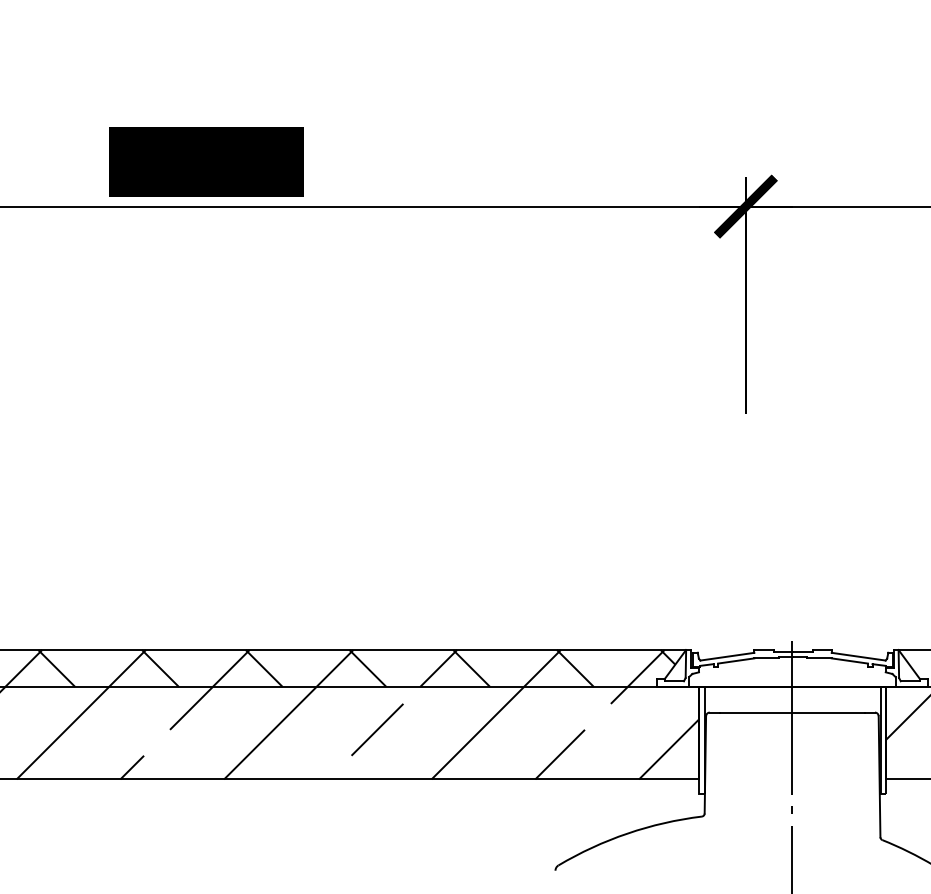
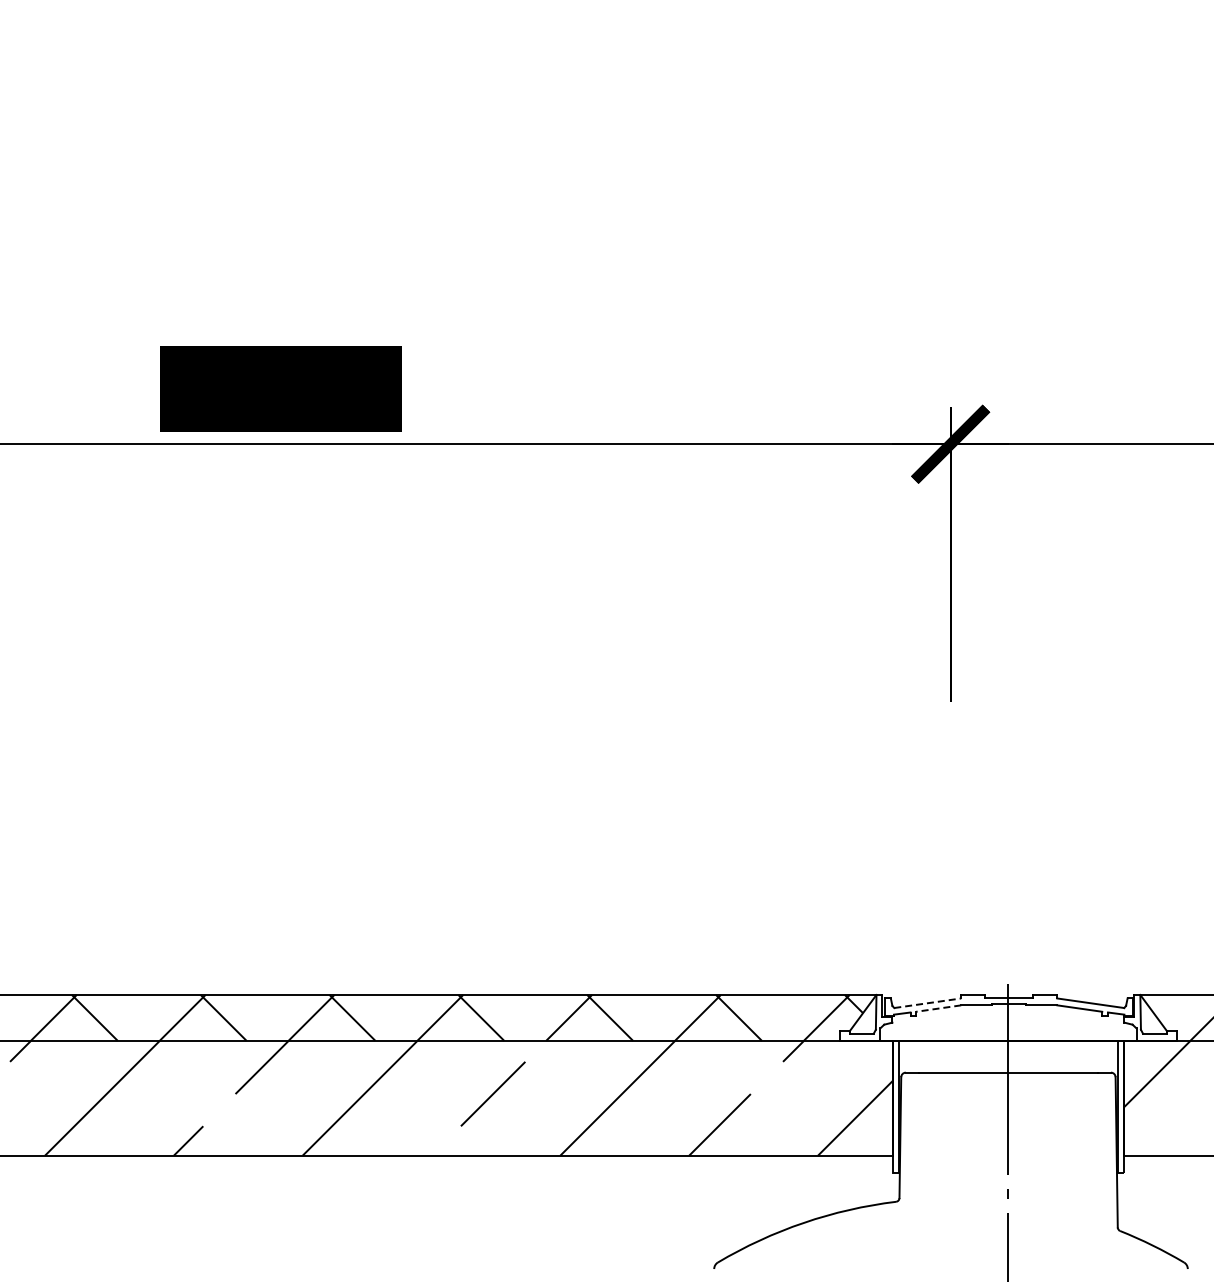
line: (727, 656) -> (927, 1003), solid -> dashed
line: (736, 660) -> (938, 1008), solid -> dashed

